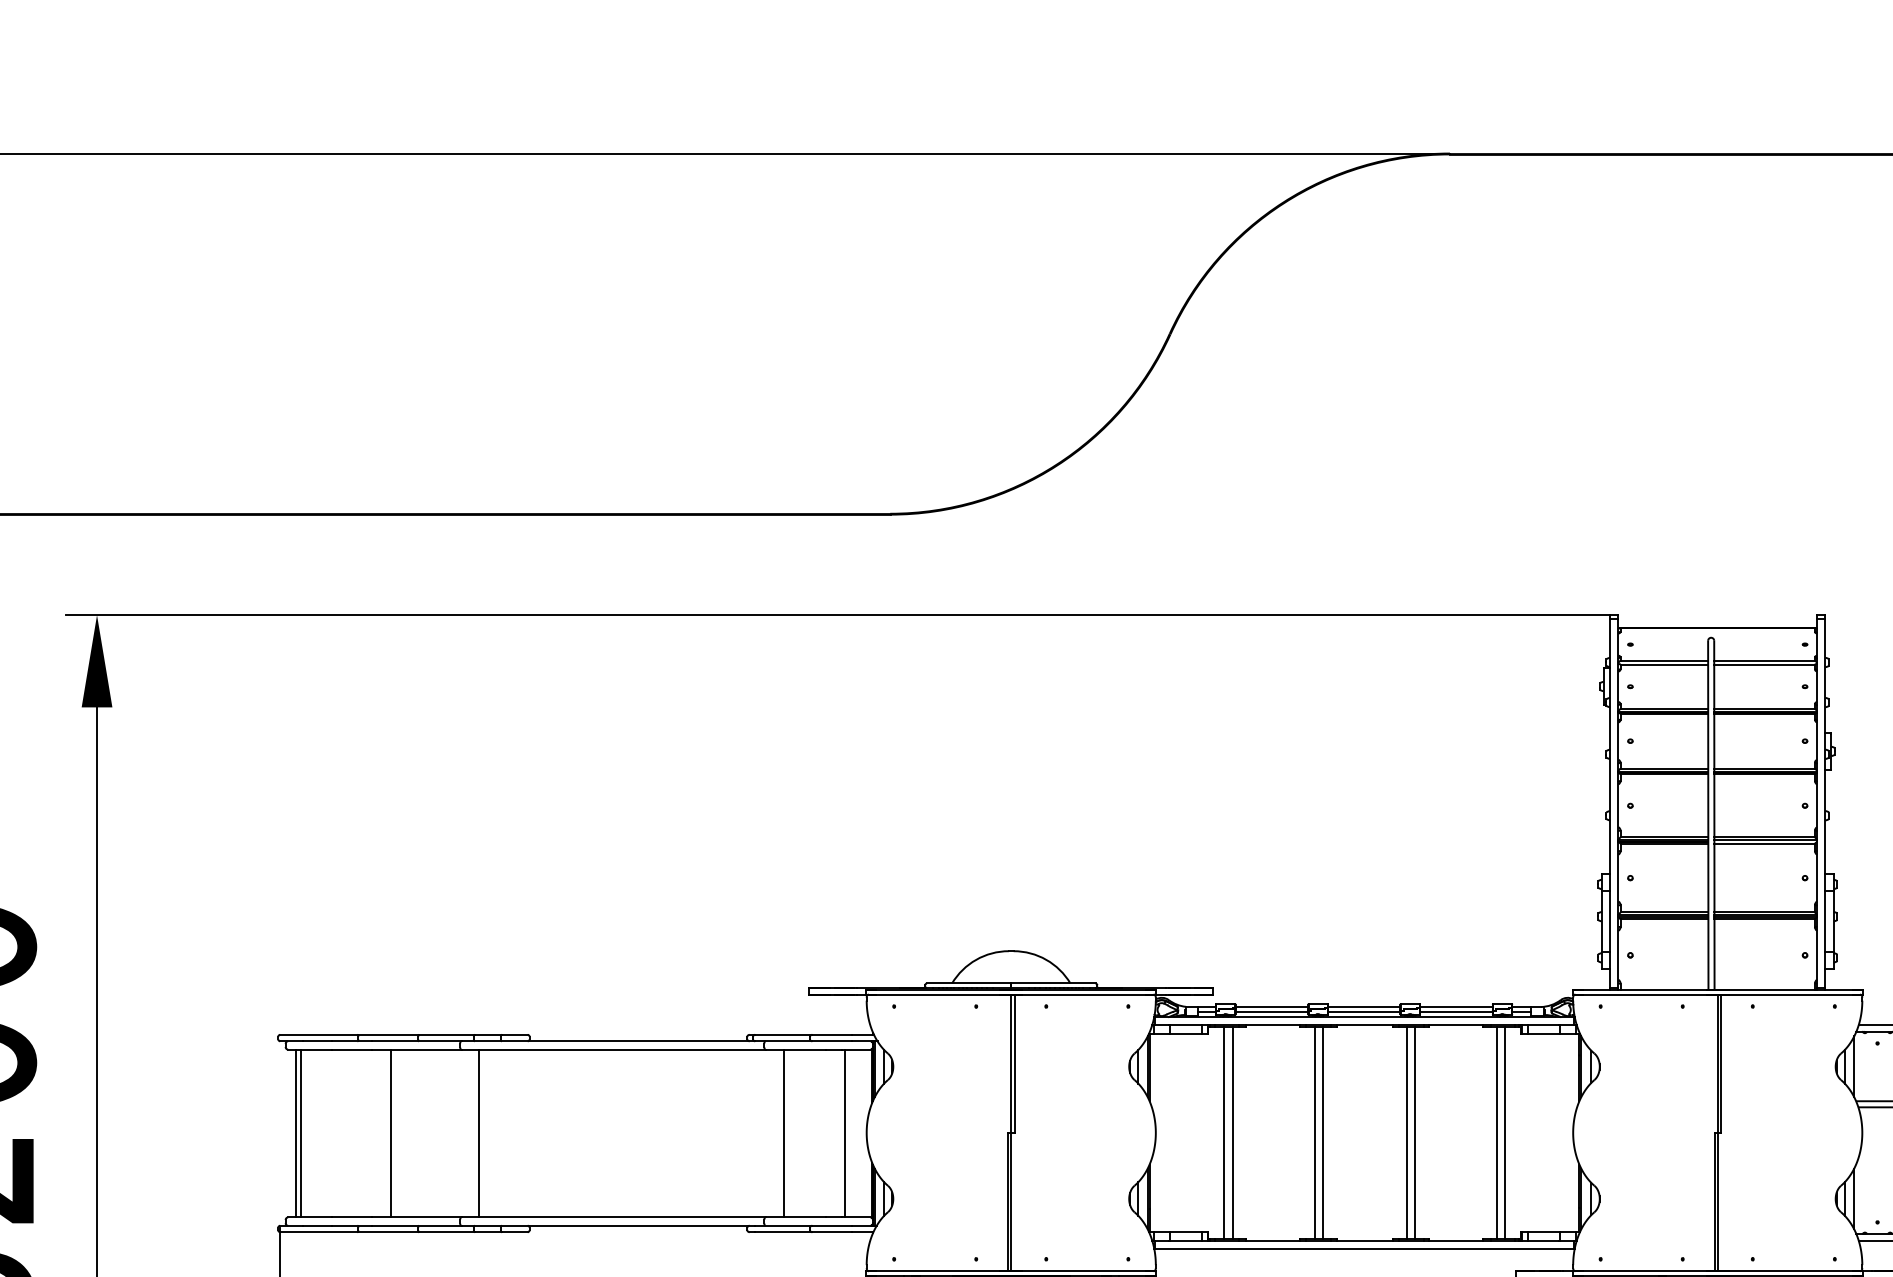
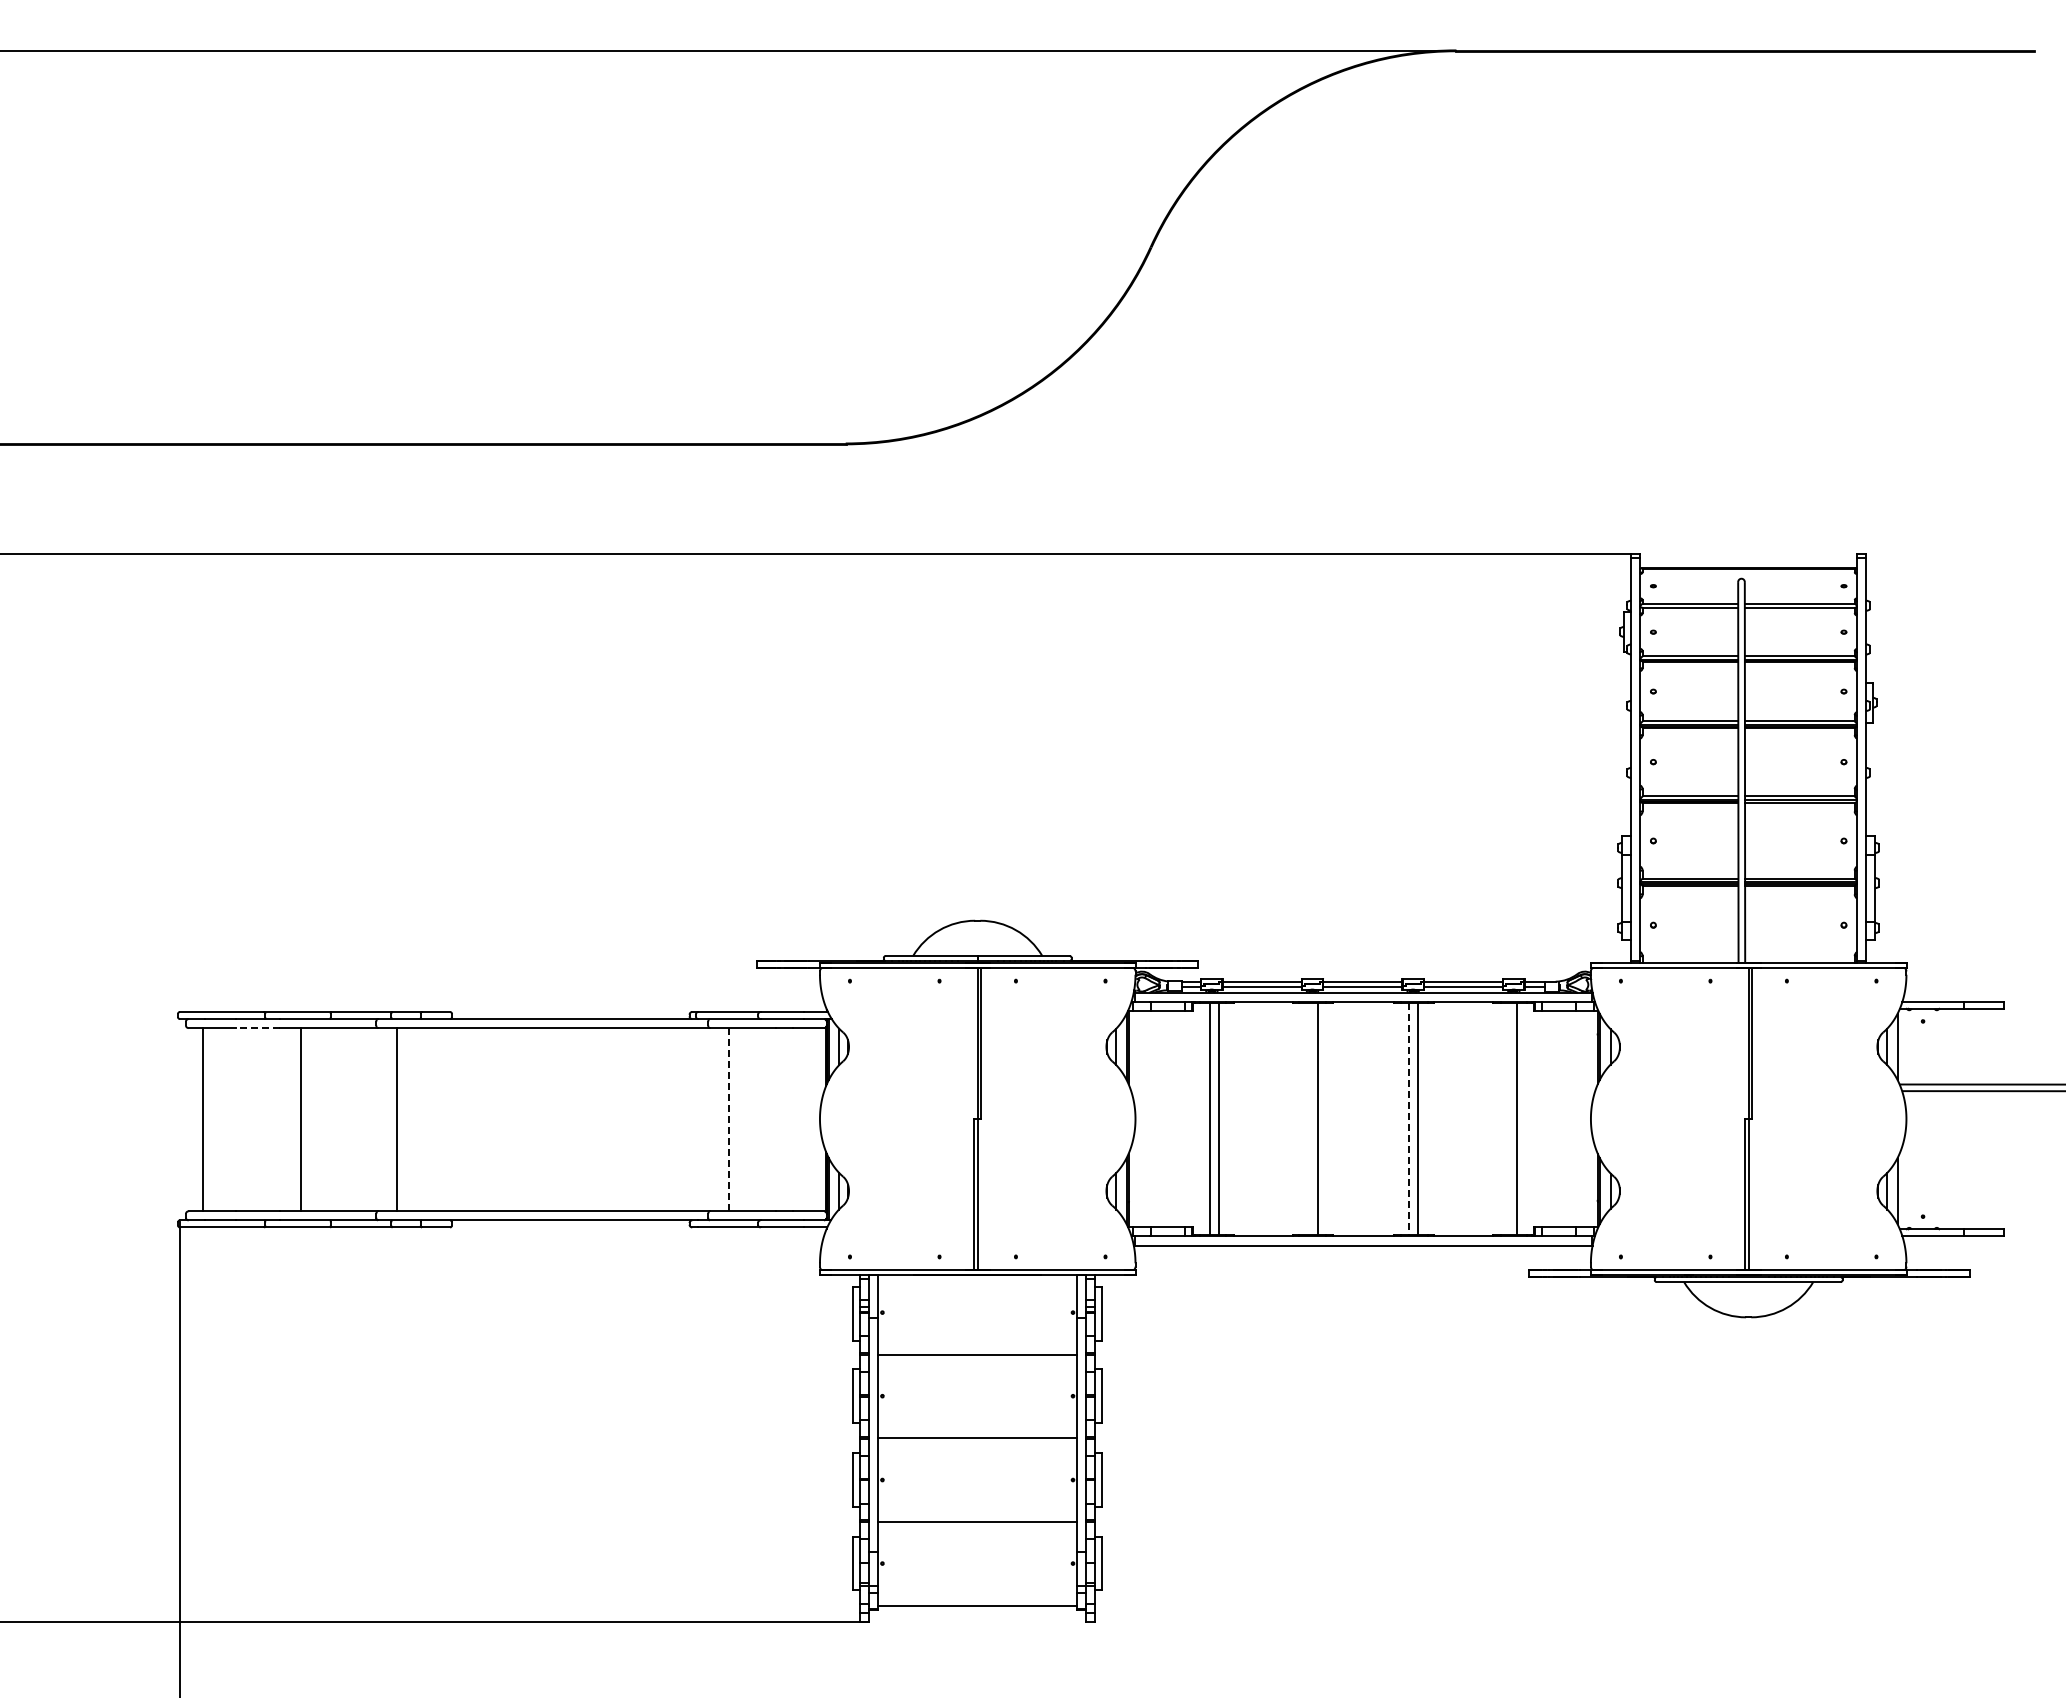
line: (352, 1049) -> (258, 1028), solid -> dashed
line: (1314, 1132) -> (1308, 1118), removed
line: (1496, 1132) -> (1507, 1118), removed
line: (296, 1133) -> (197, 1119), removed
line: (783, 1133) -> (729, 1119), solid -> dashed
line: (845, 1133) -> (796, 1119), removed
line: (1406, 1133) -> (1409, 1119), solid -> dashed

